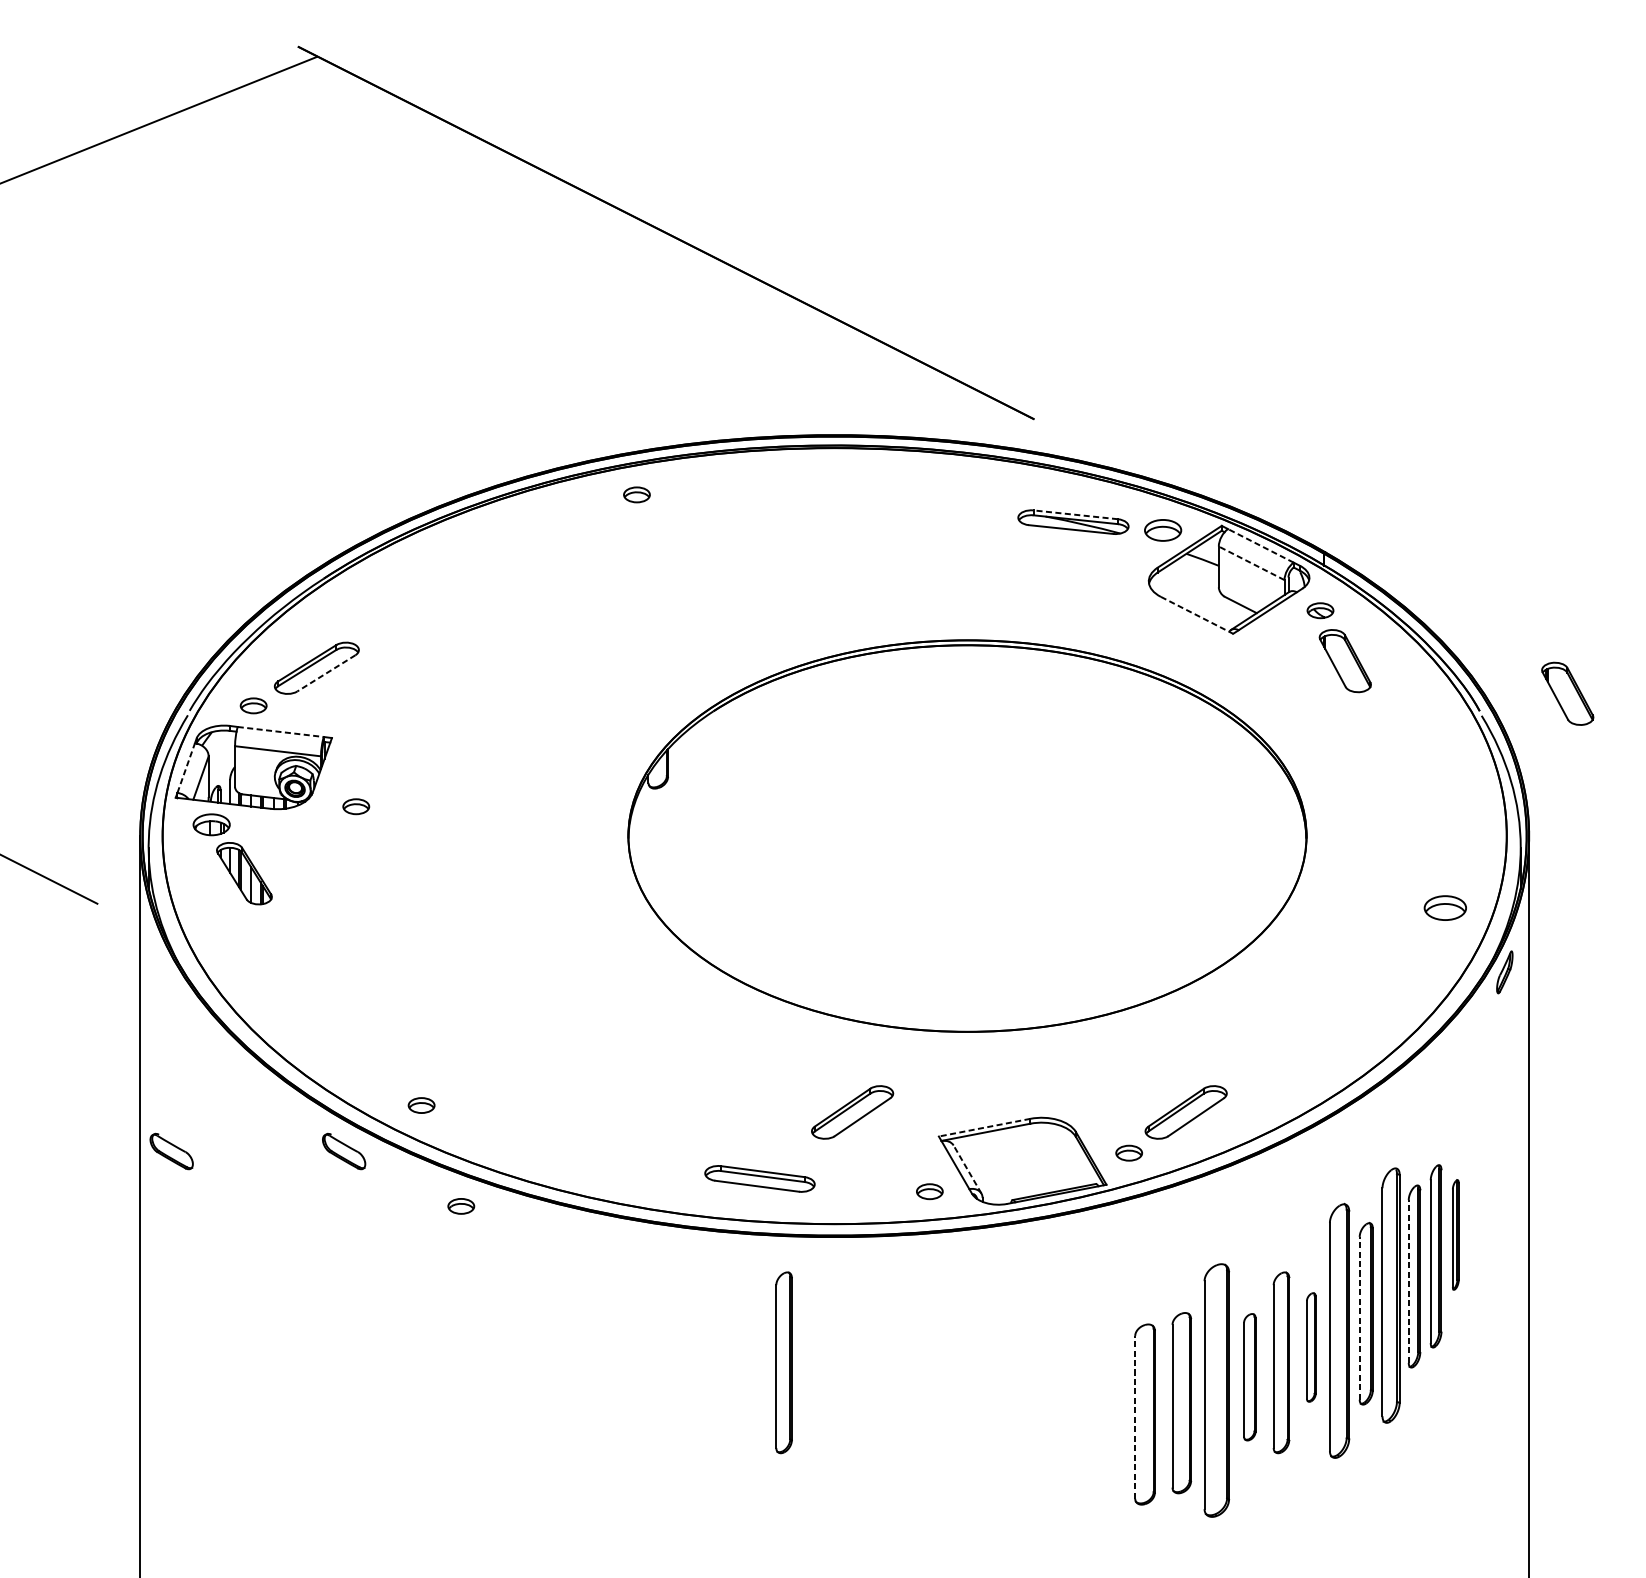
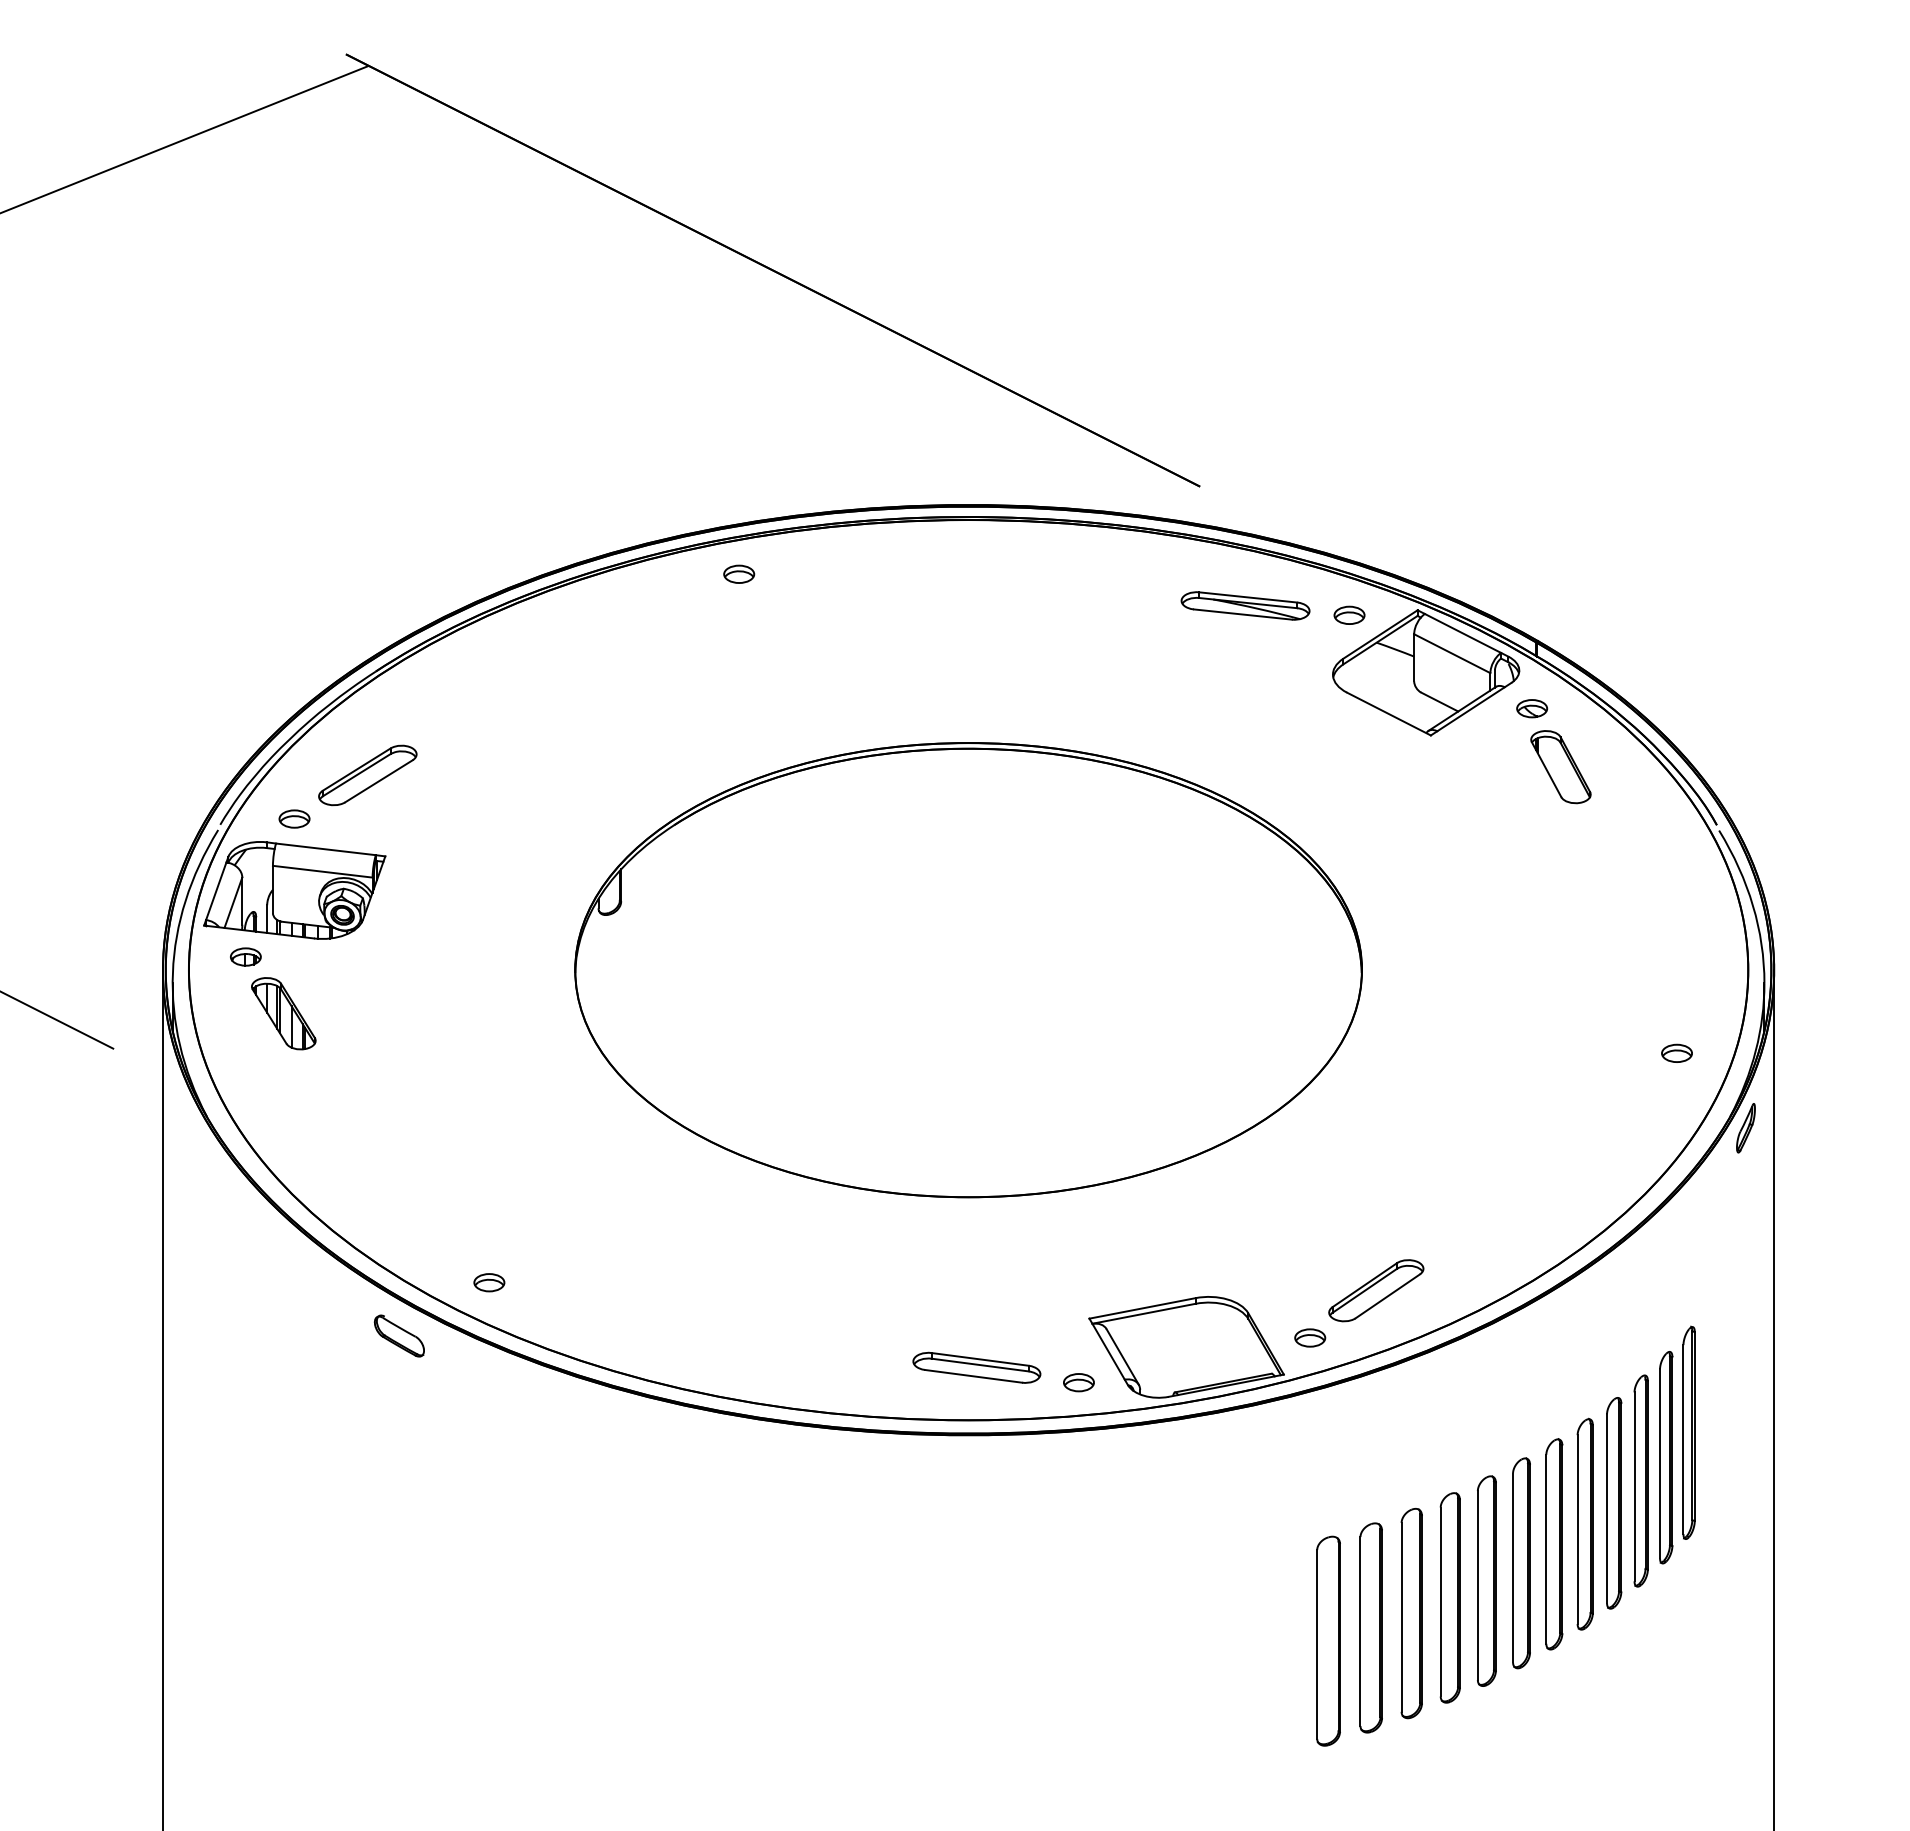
line: (1075, 514) -> (1247, 597), dashed -> solid
part: (1163, 529) -> (1349, 614), size x0.71
line: (1261, 545) -> (1463, 633), dashed -> solid
line: (1251, 563) -> (1452, 653), dashed -> solid
line: (1197, 615) -> (1389, 714), dashed -> solid
line: (326, 673) -> (378, 781), dashed -> solid
part: (1567, 694) -> (1818, 805), removed
line: (281, 732) -> (326, 849), dashed -> solid
line: (186, 768) -> (216, 891), dashed -> solid
part: (356, 806) -> (413, 935), removed
part: (211, 824) -> (245, 956), size x0.71
part: (967, 836) -> (968, 970), moved
part: (1444, 907) -> (1676, 1052), size x0.62
part: (852, 1112) -> (989, 1290), removed
line: (984, 1127) -> (1142, 1308), dashed -> solid
part: (170, 1151) -> (198, 1335), removed
line: (967, 1169) -> (1122, 1356), dashed -> solid
part: (759, 1178) -> (976, 1367), moved
part: (461, 1206) -> (535, 1399), removed
part: (1455, 1234) -> (1688, 1432), size x1.67
line: (1408, 1281) -> (1634, 1486), dashed -> solid
part: (1391, 1295) -> (1614, 1503), size x0.71
line: (1359, 1318) -> (1577, 1529), dashed -> solid
part: (1339, 1331) -> (1554, 1544), size x0.71
part: (1311, 1347) -> (1521, 1563), size x1.67
part: (783, 1362) -> (909, 1580), removed
part: (1249, 1376) -> (1449, 1597), size x1.43
part: (1216, 1390) -> (1411, 1613), size x0.71
line: (1135, 1416) -> (1317, 1643), dashed -> solid

